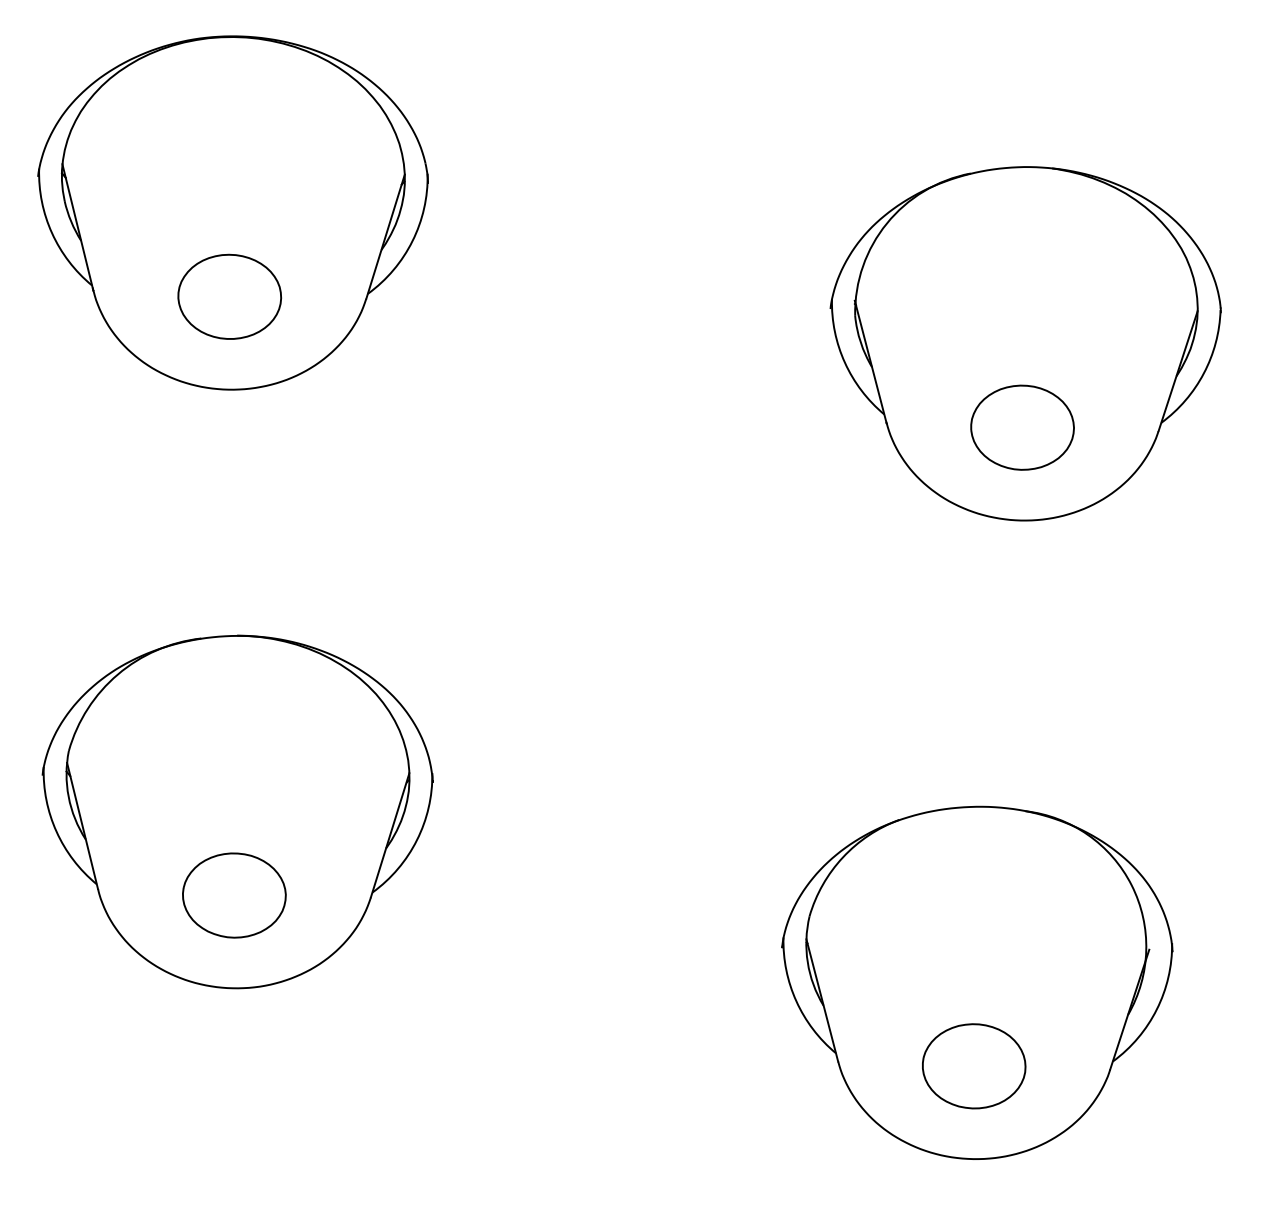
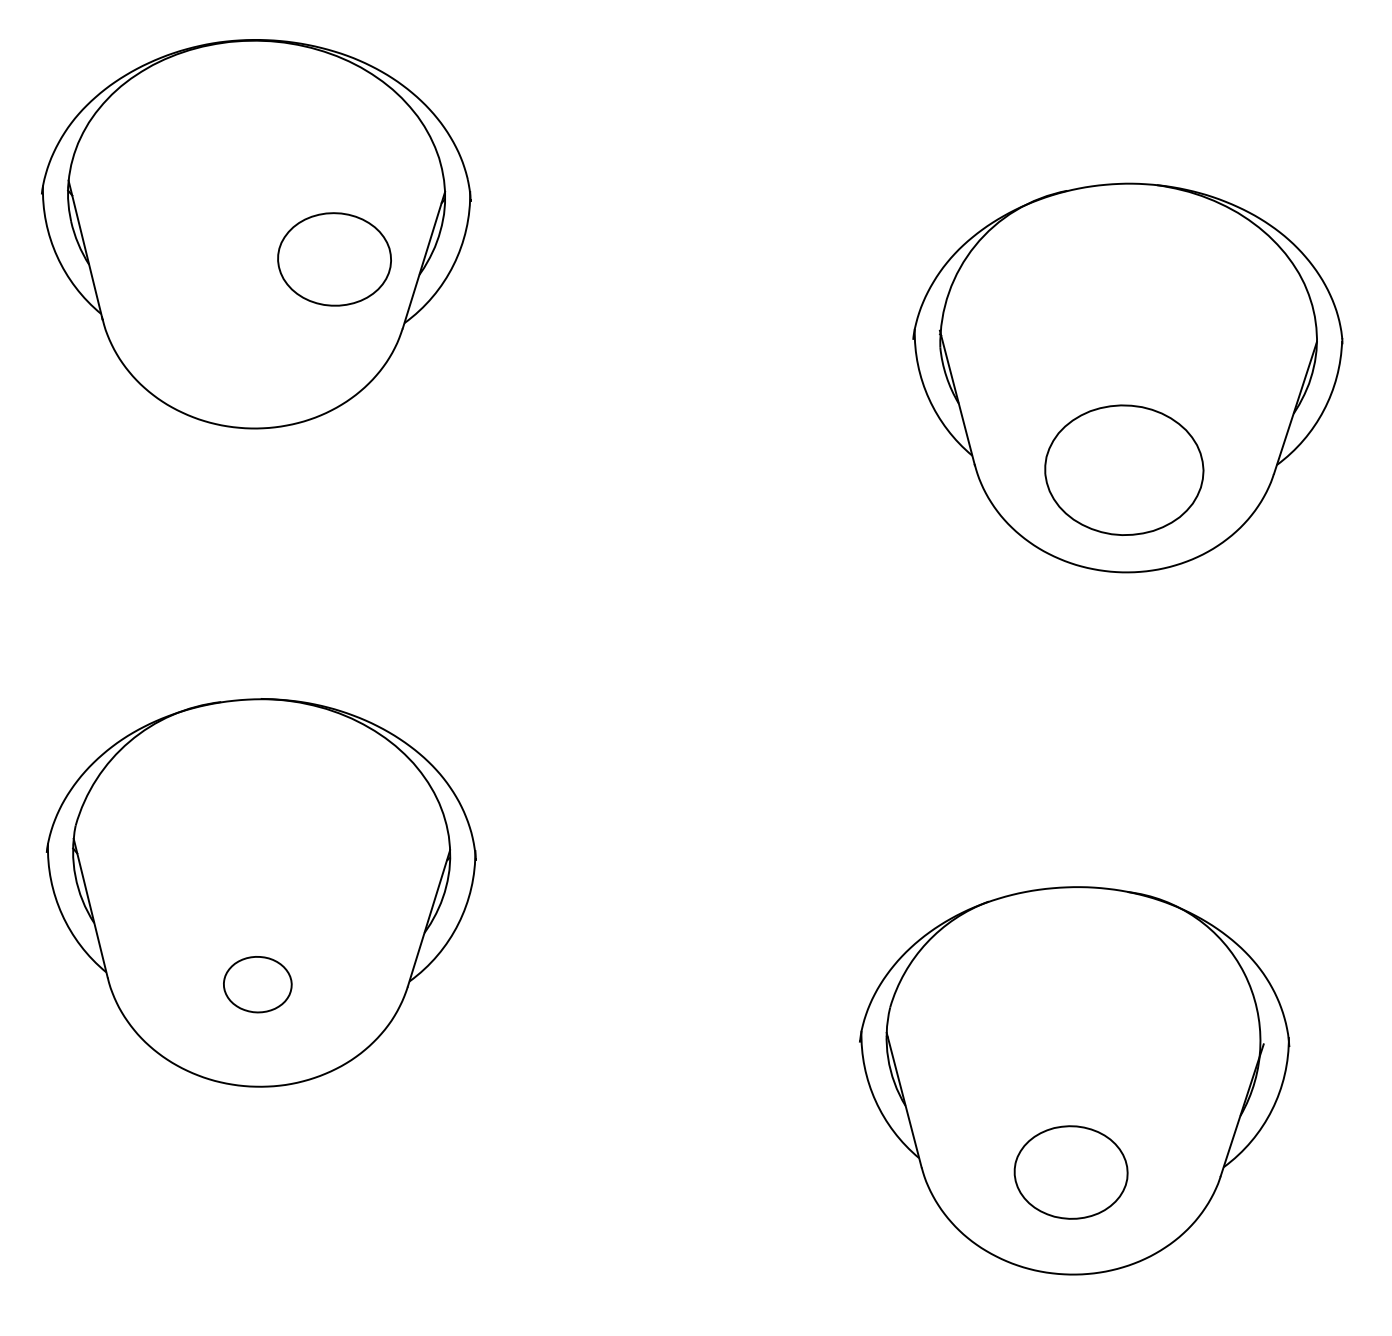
part: (229, 296) -> (334, 259), moved
part: (1022, 427) -> (1124, 470), size x1.4
part: (234, 895) -> (257, 984), size x0.6

